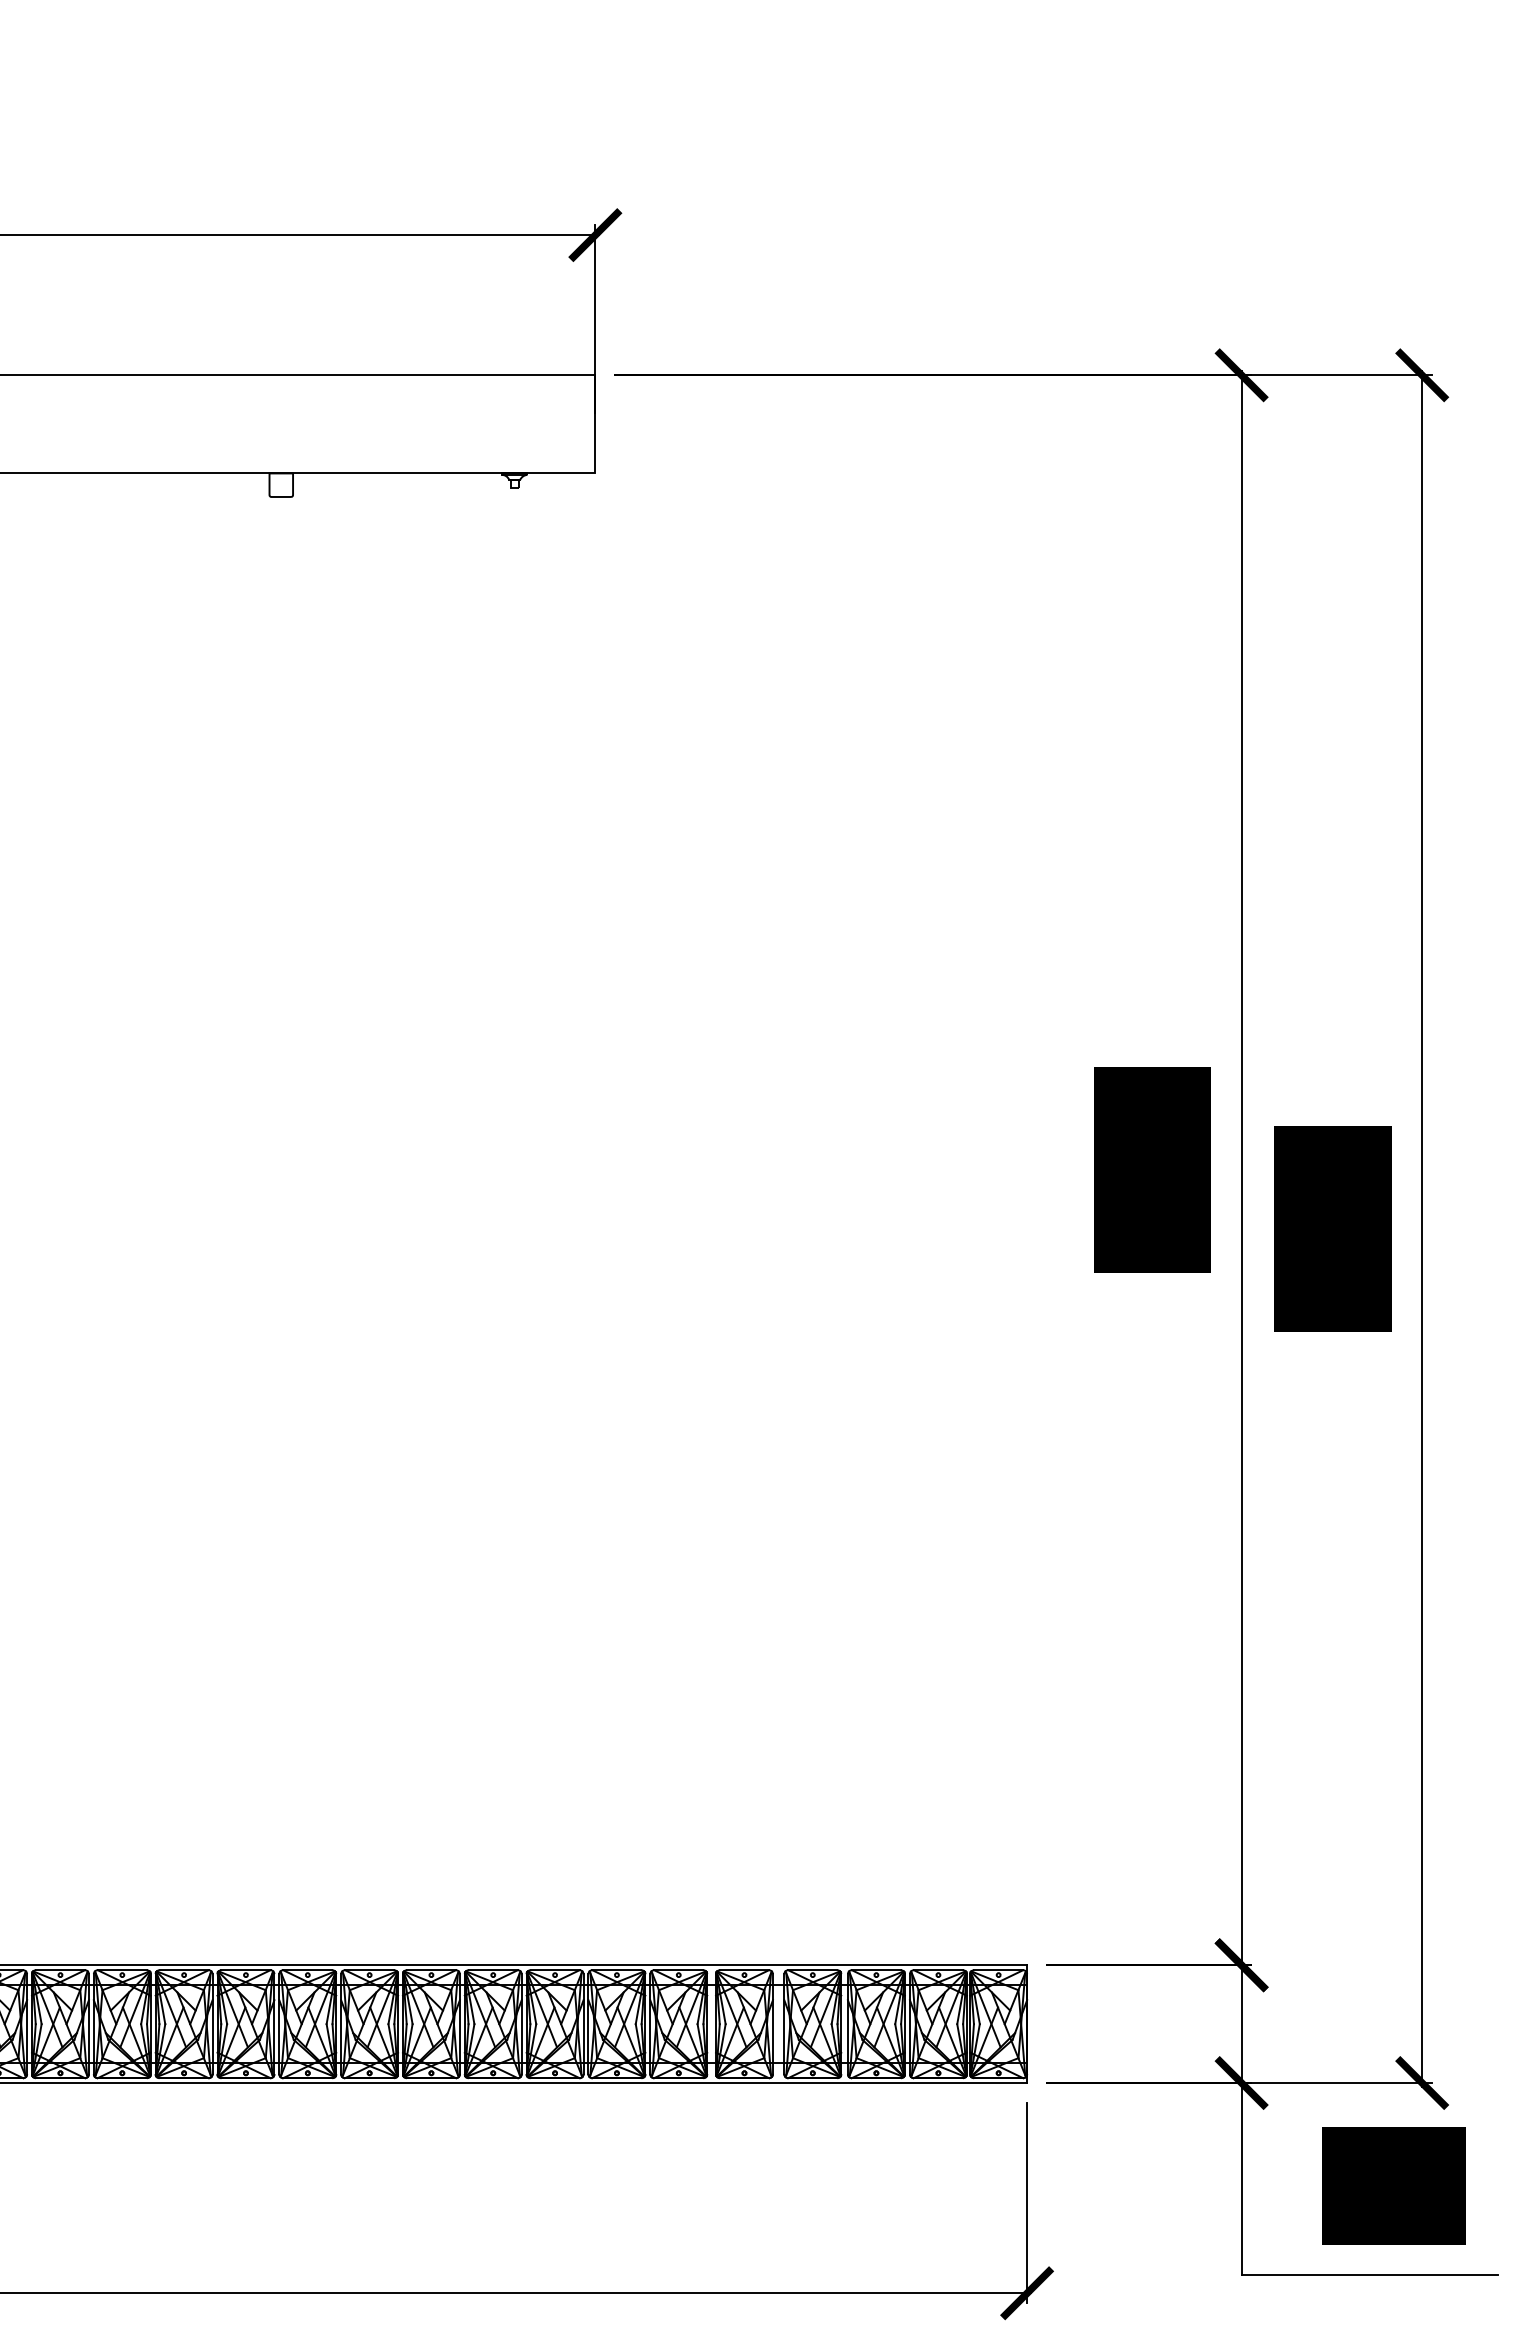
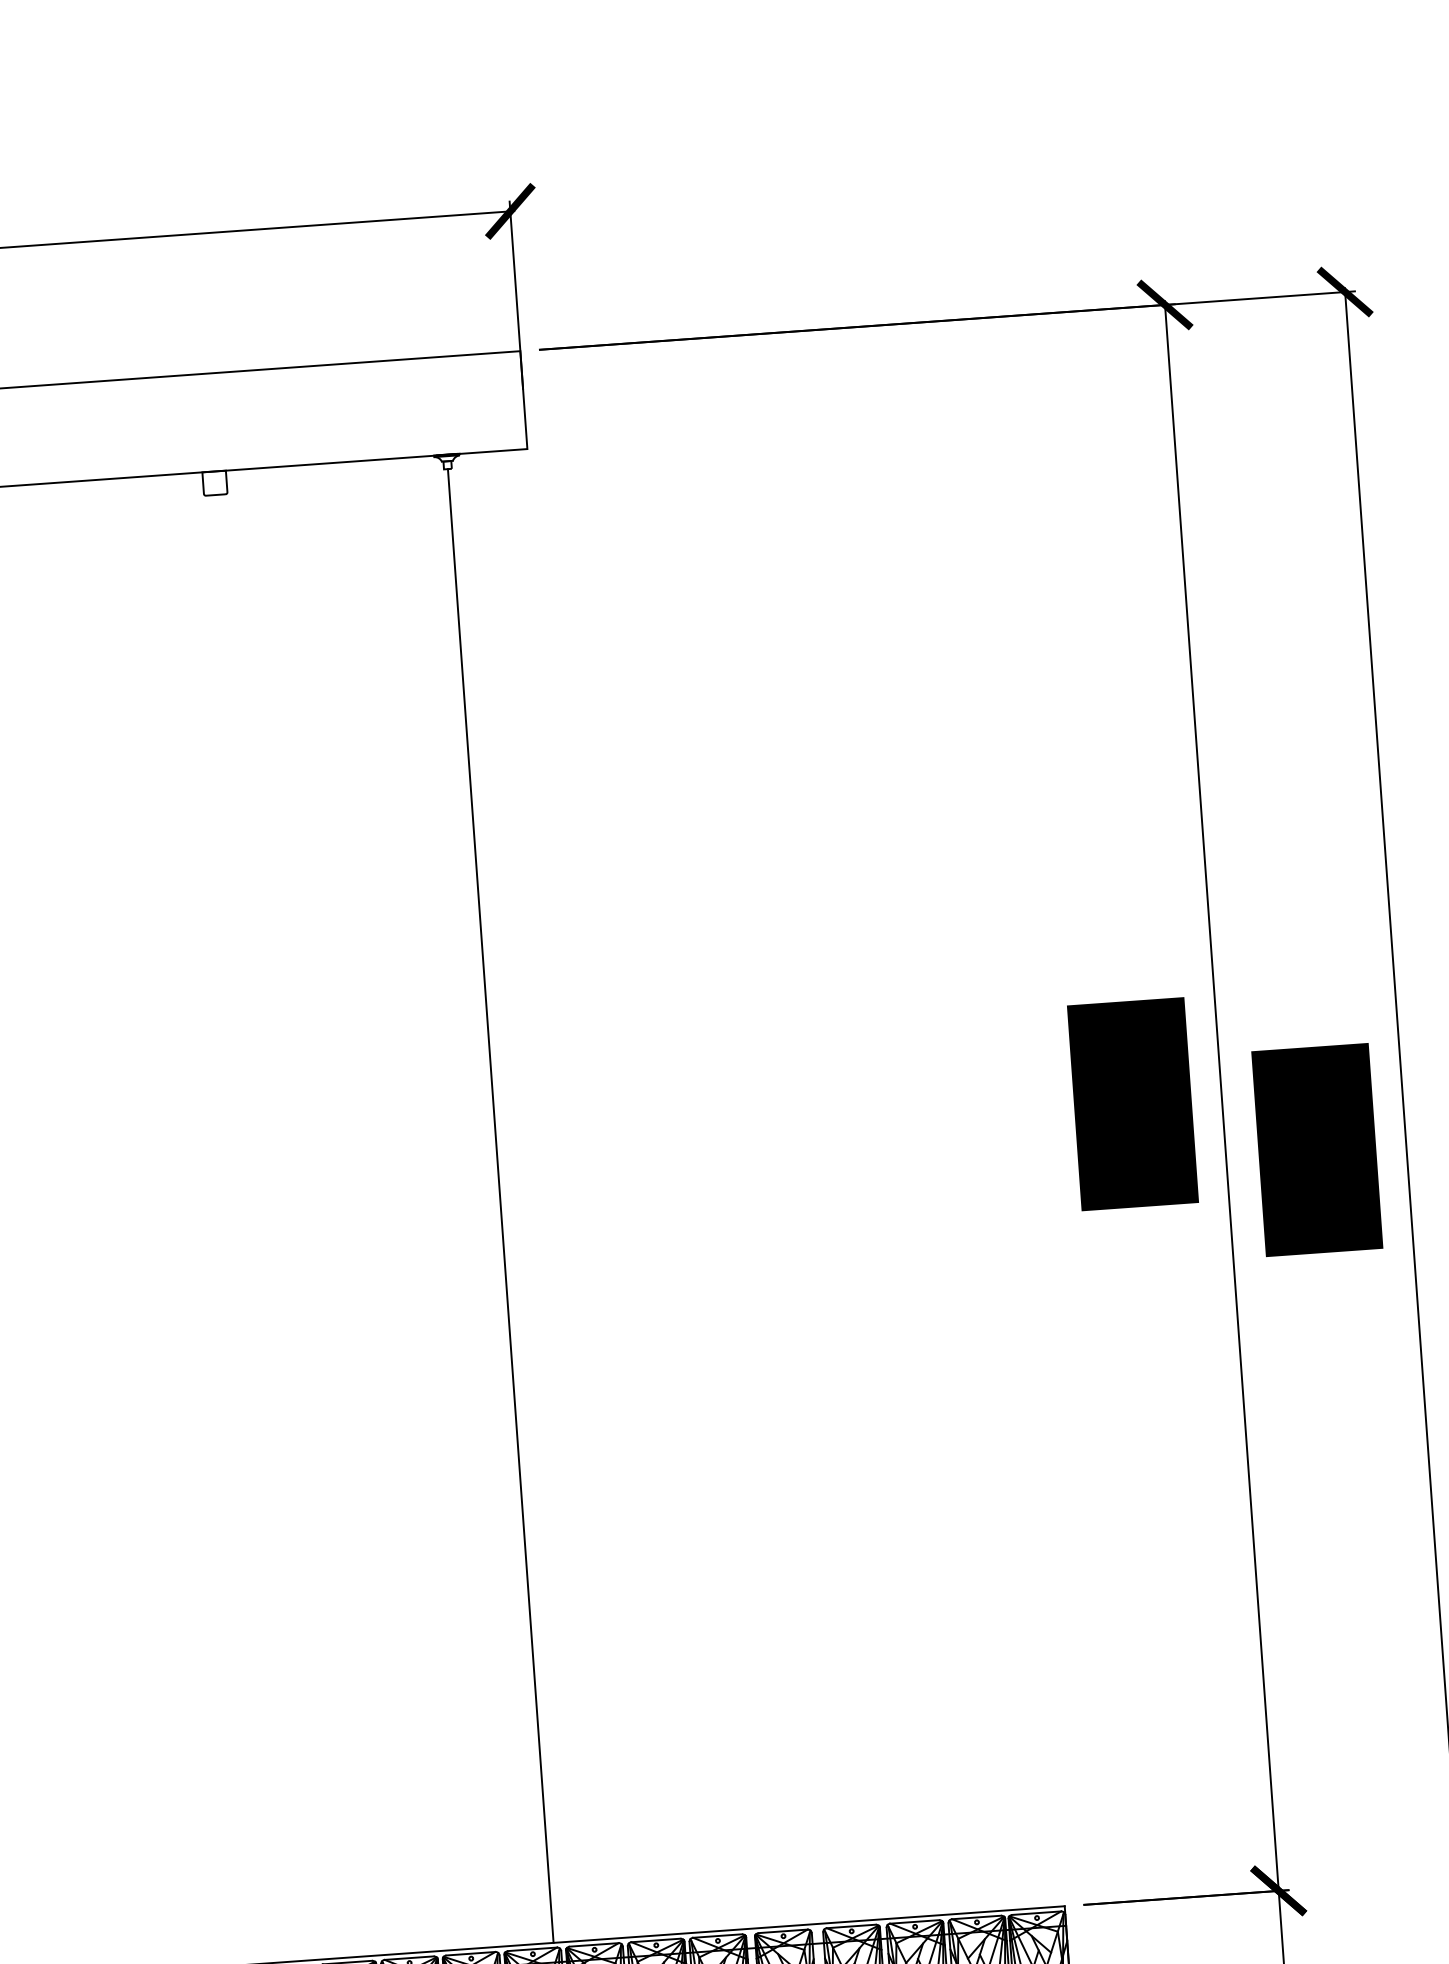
line: (514, 1226) -> (500, 1205), added

